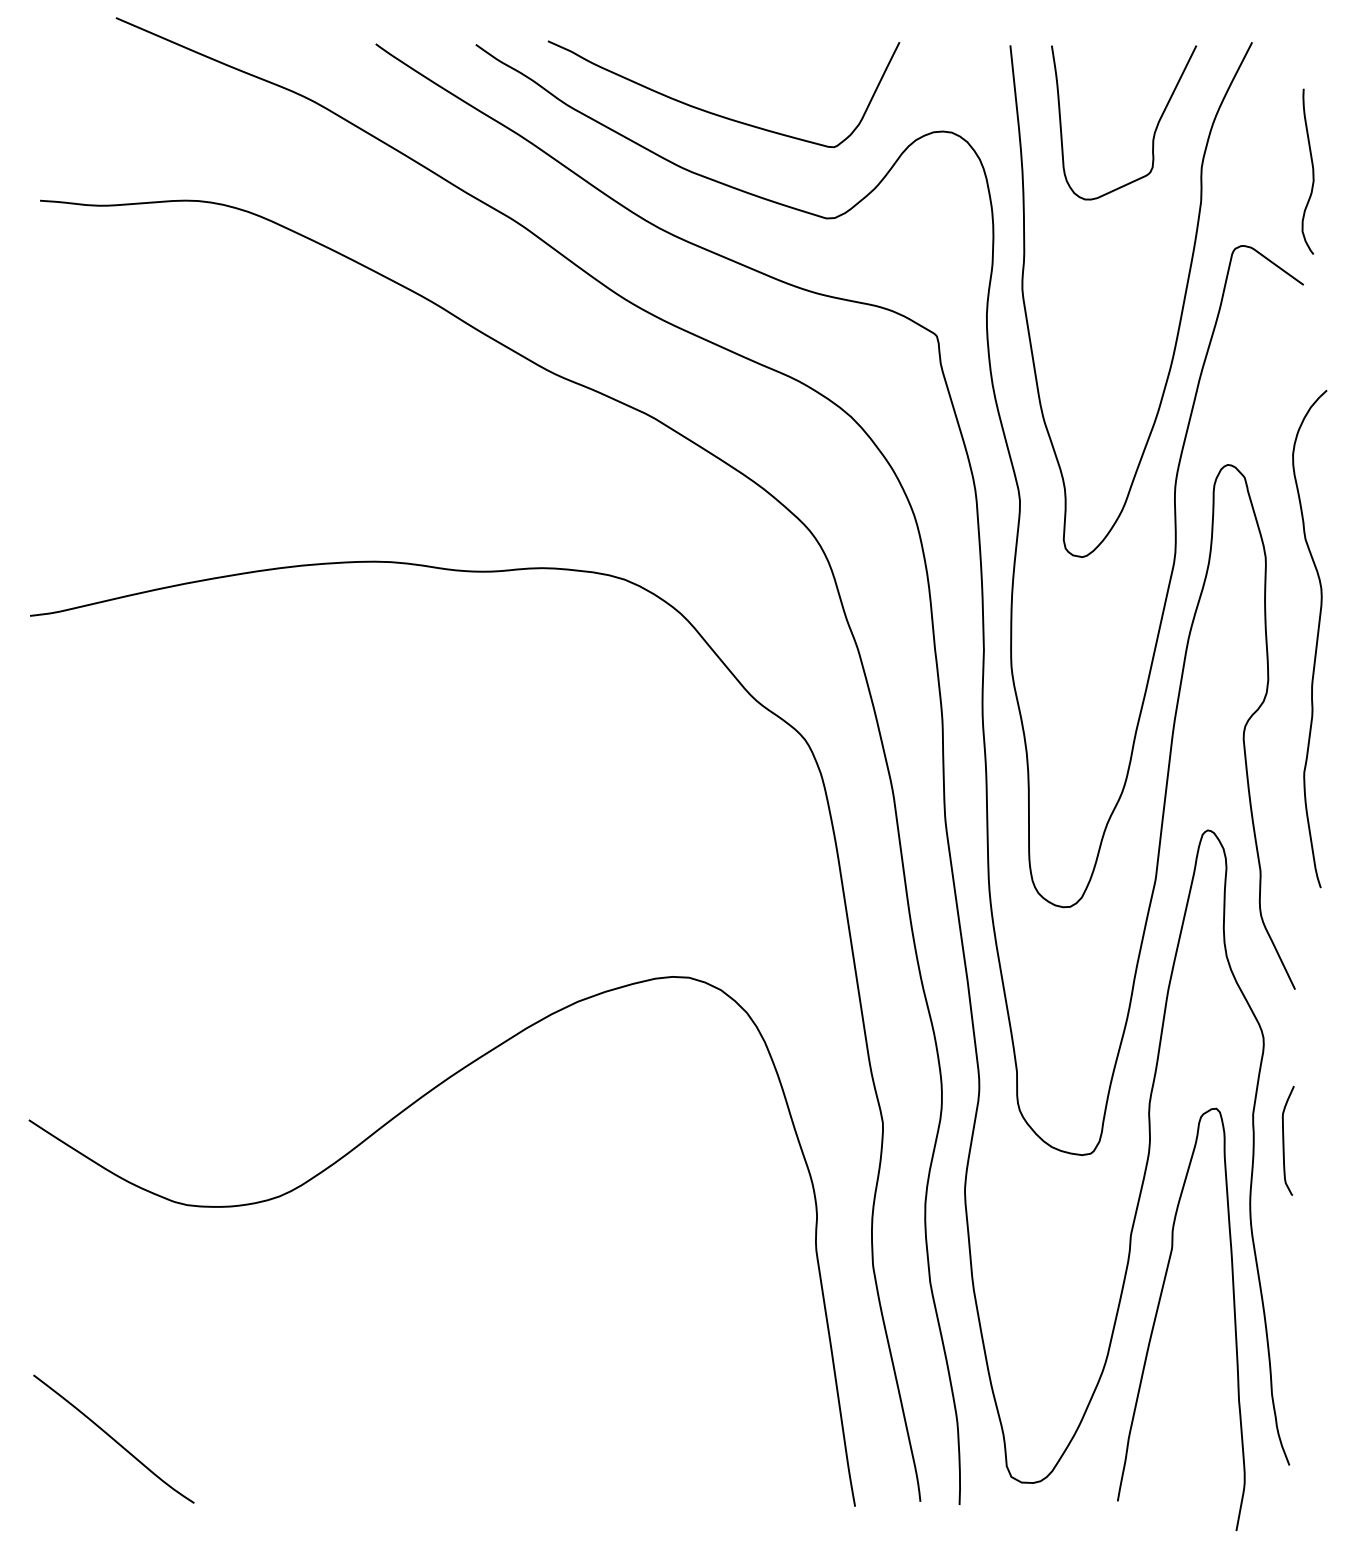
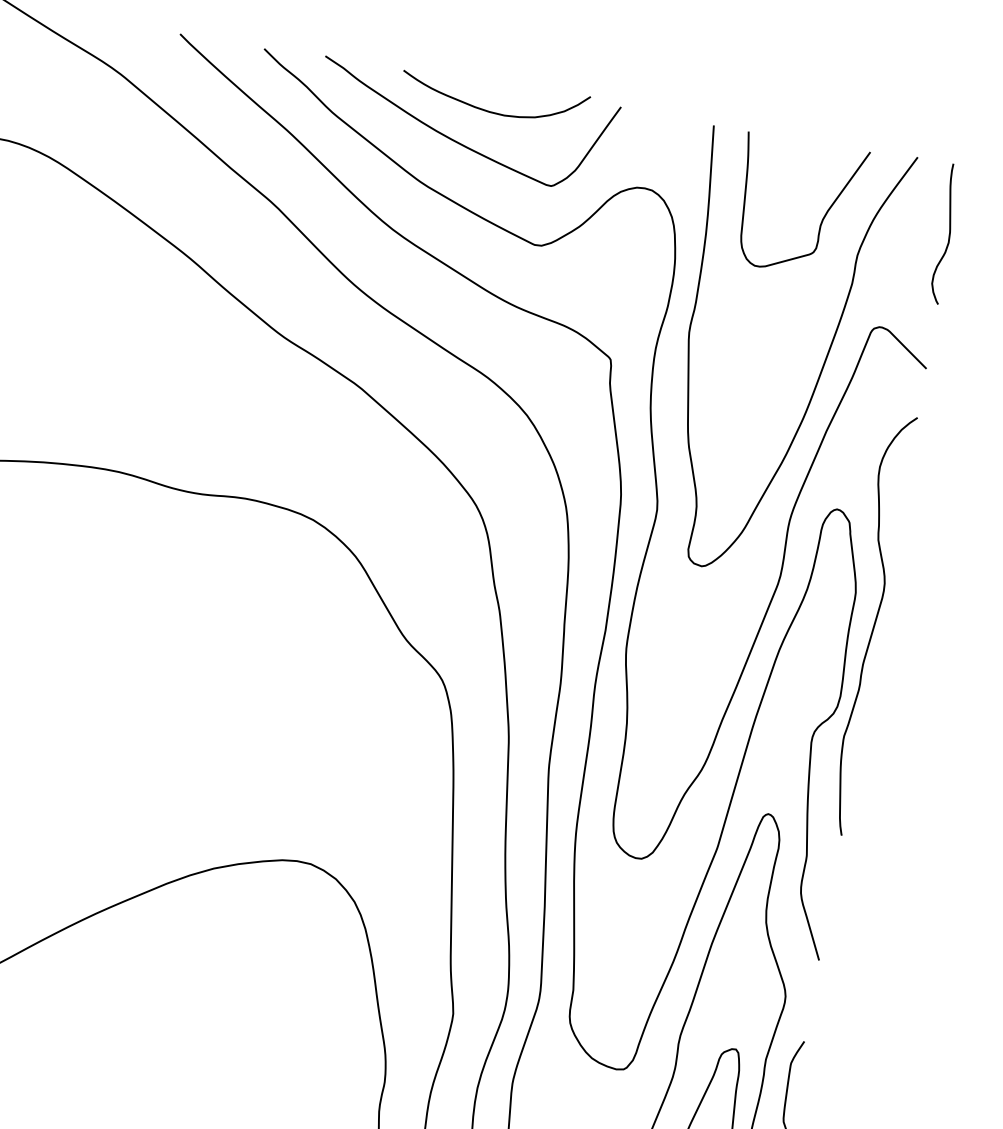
curve: (751, 72) -> (492, 111), added
curve: (1312, 171) -> (949, 234), moved
curve: (1316, 638) -> (873, 625), moved

